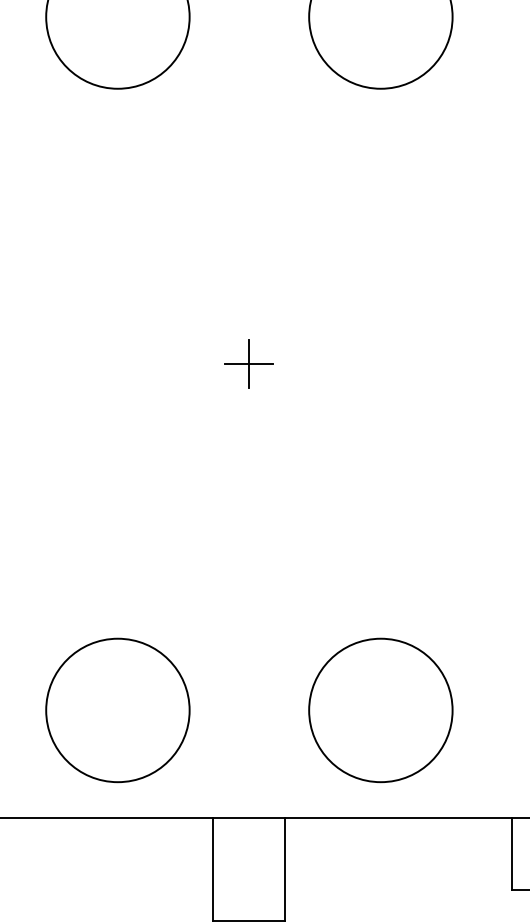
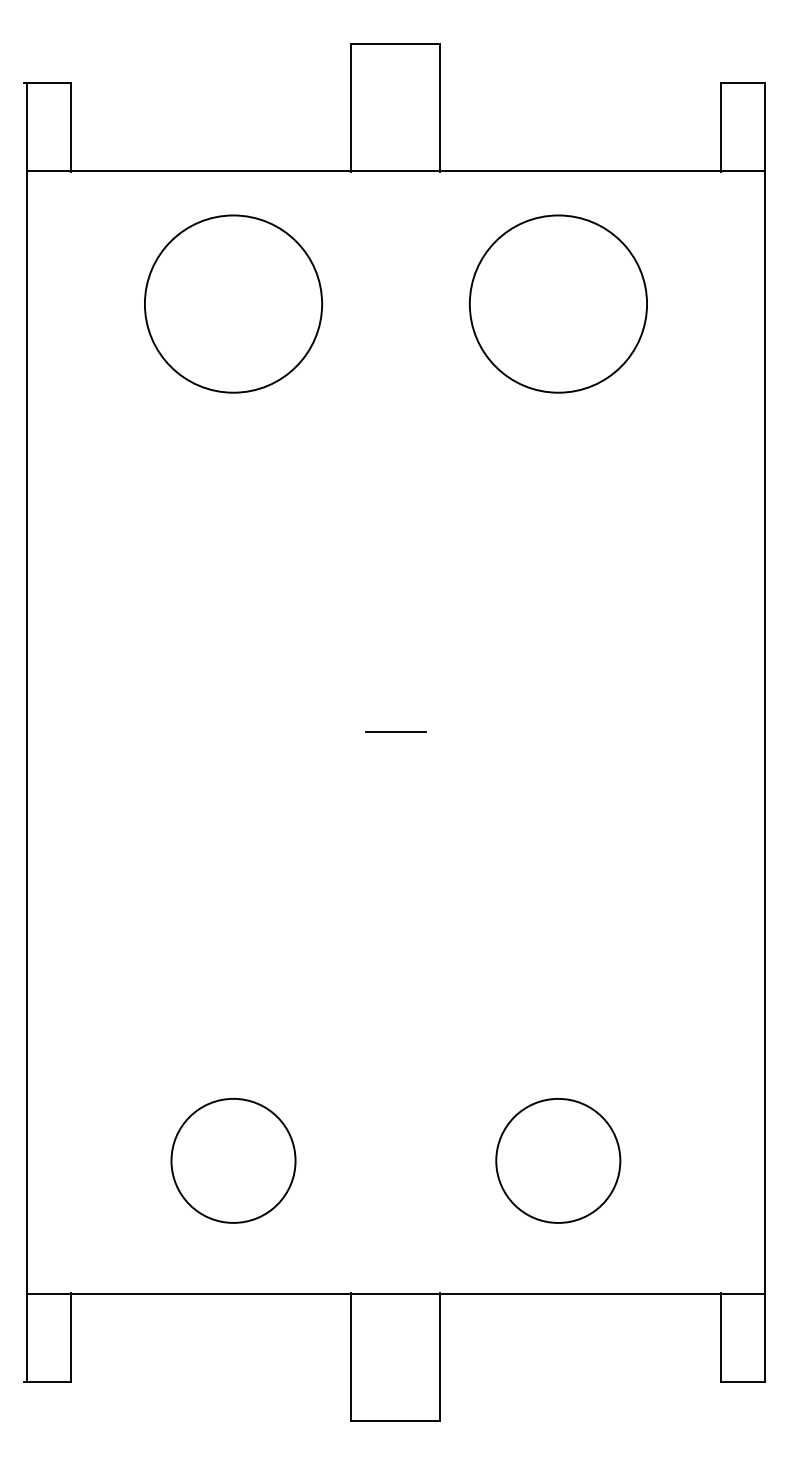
line: (249, 363) -> (395, 732), removed
circle: (117, 710) -> (233, 1160), size x0.7
circle: (380, 710) -> (557, 1160), size x0.7

